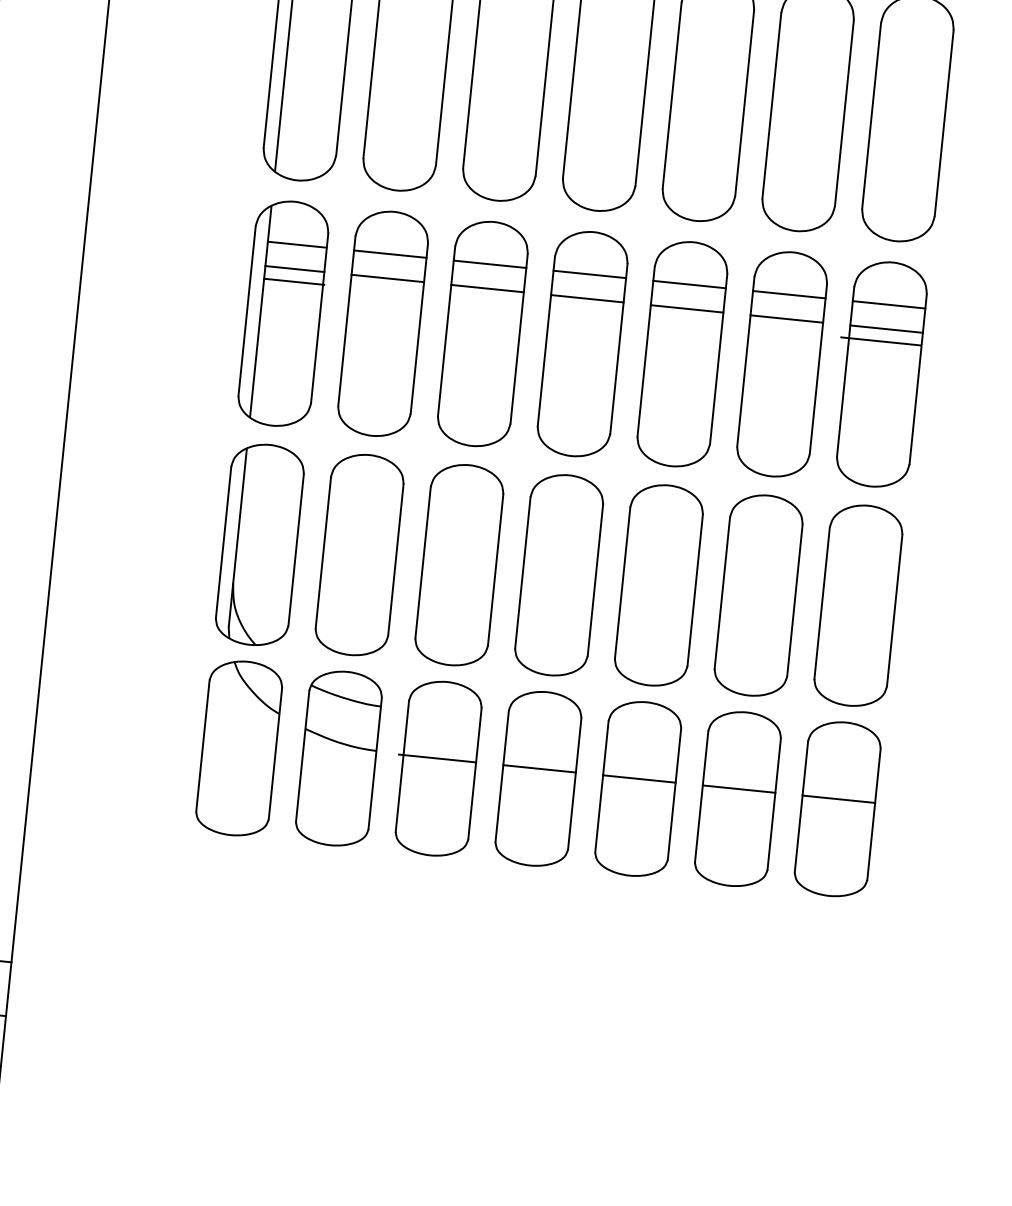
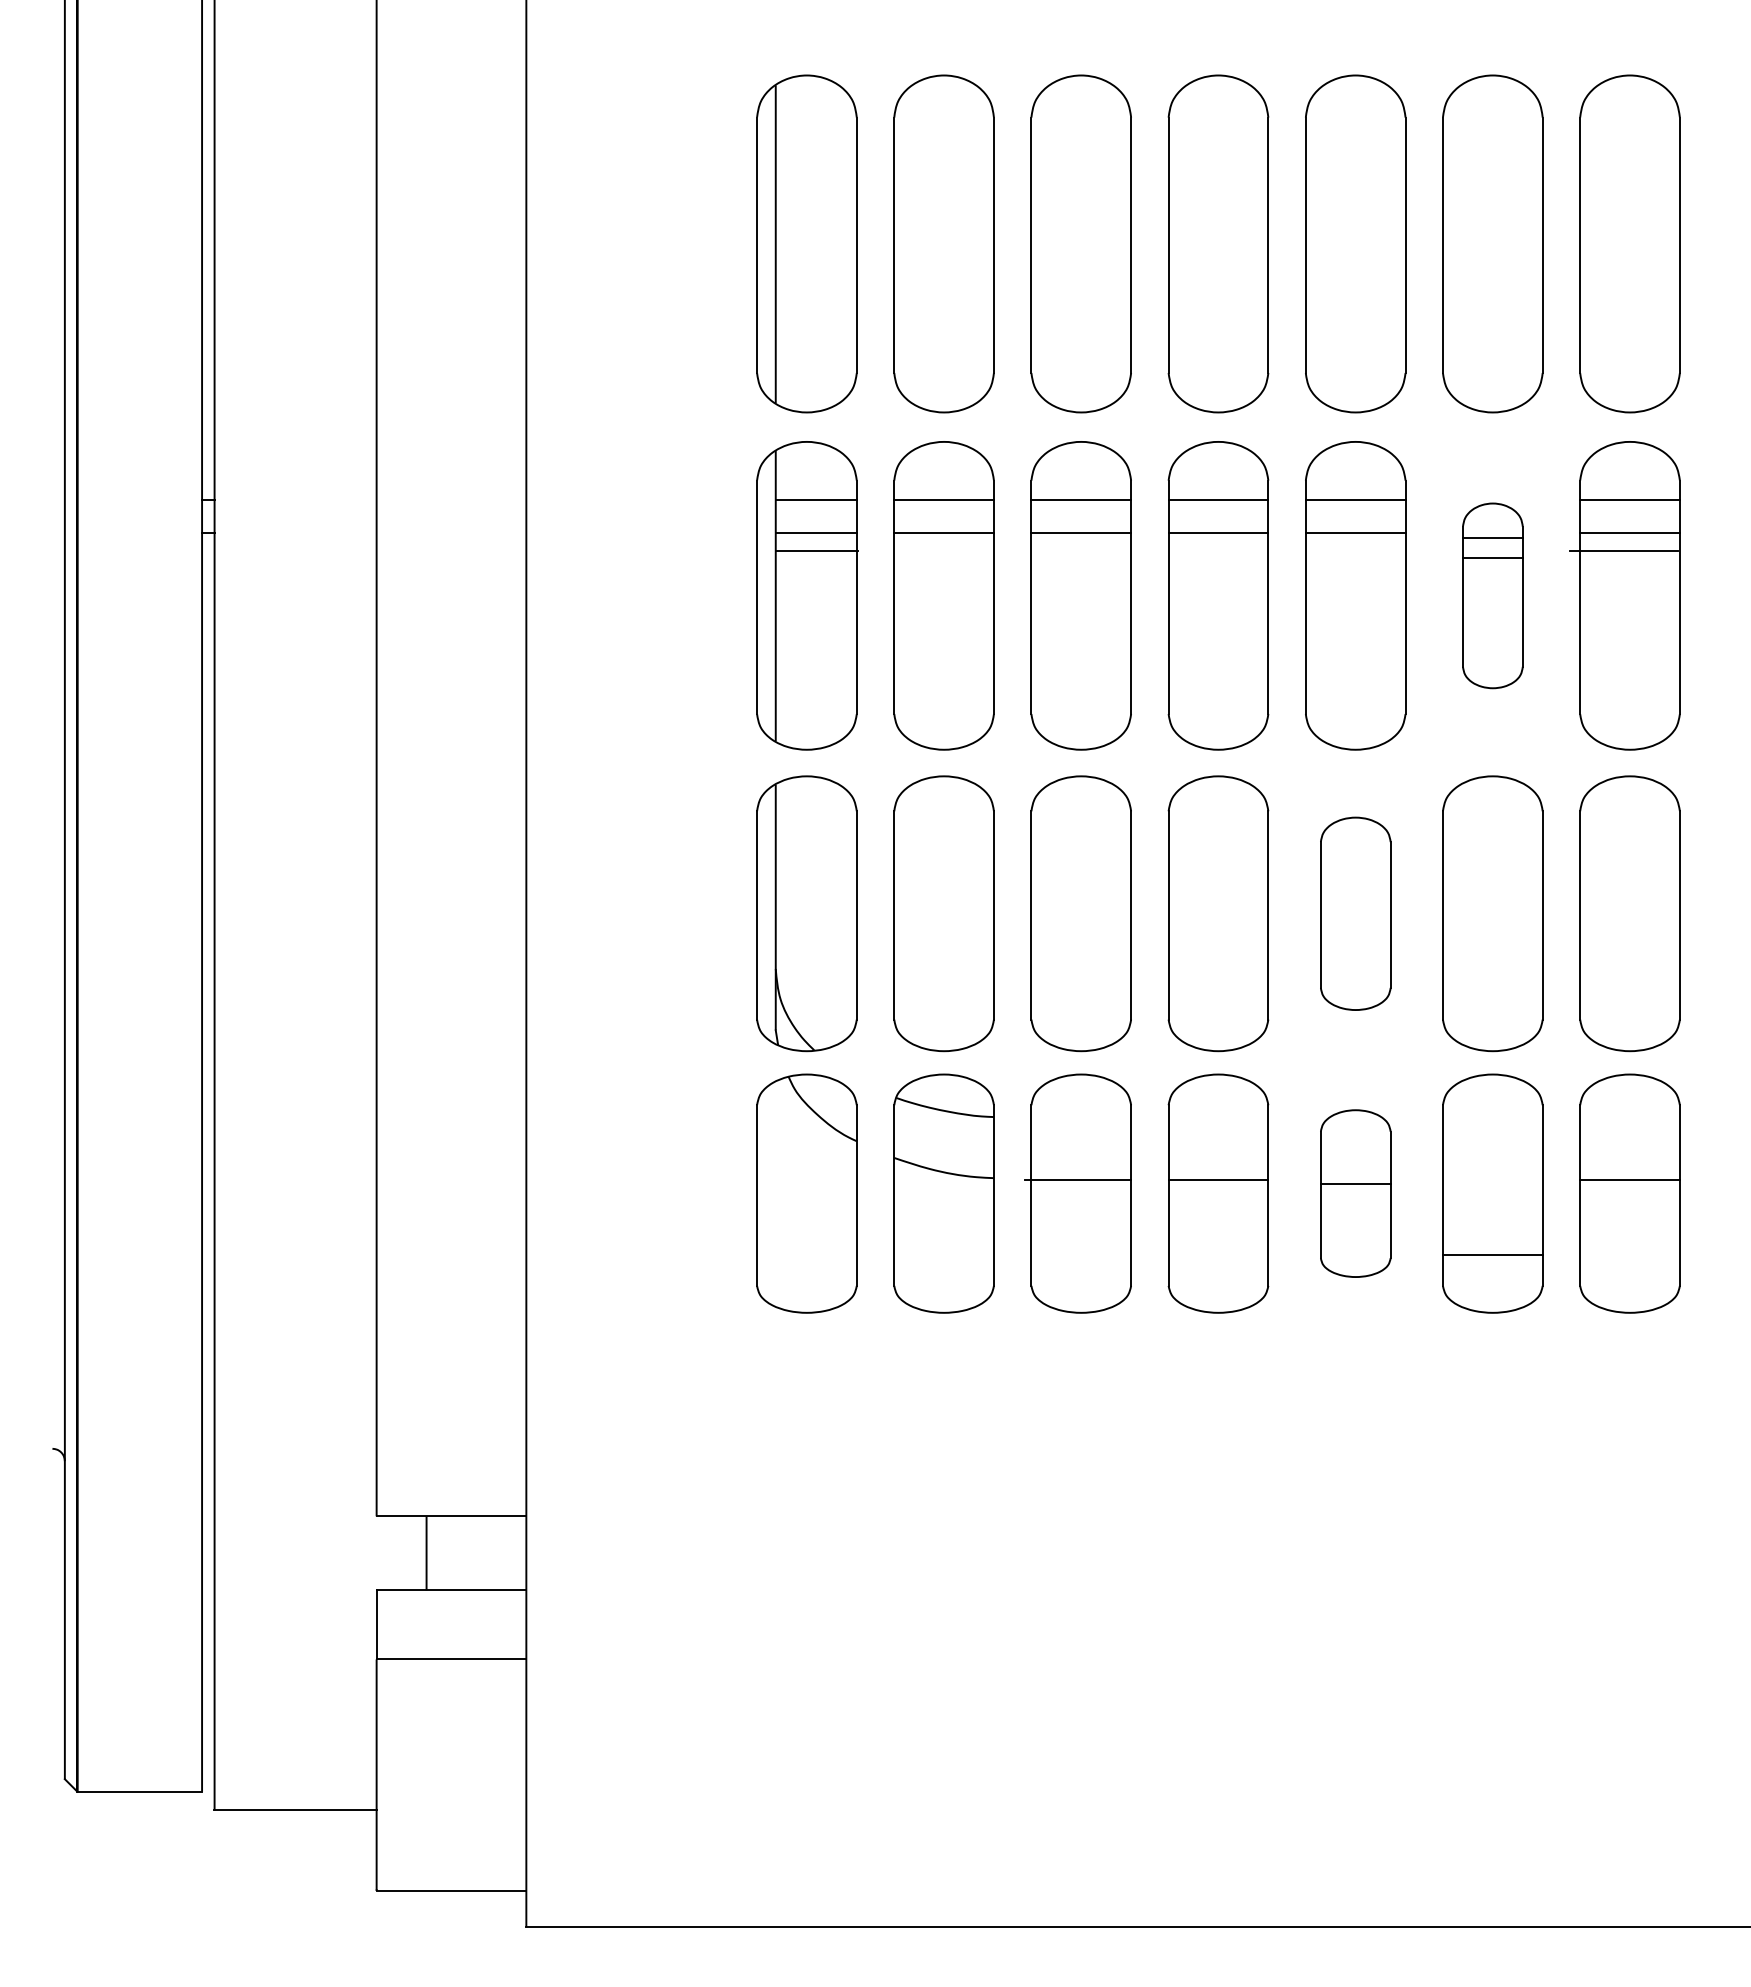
part: (782, 364) -> (1492, 595), size x0.6
part: (658, 585) -> (1355, 913), size x0.7
part: (638, 788) -> (1355, 1193), size x0.7
line: (738, 788) -> (1492, 1254), moved

